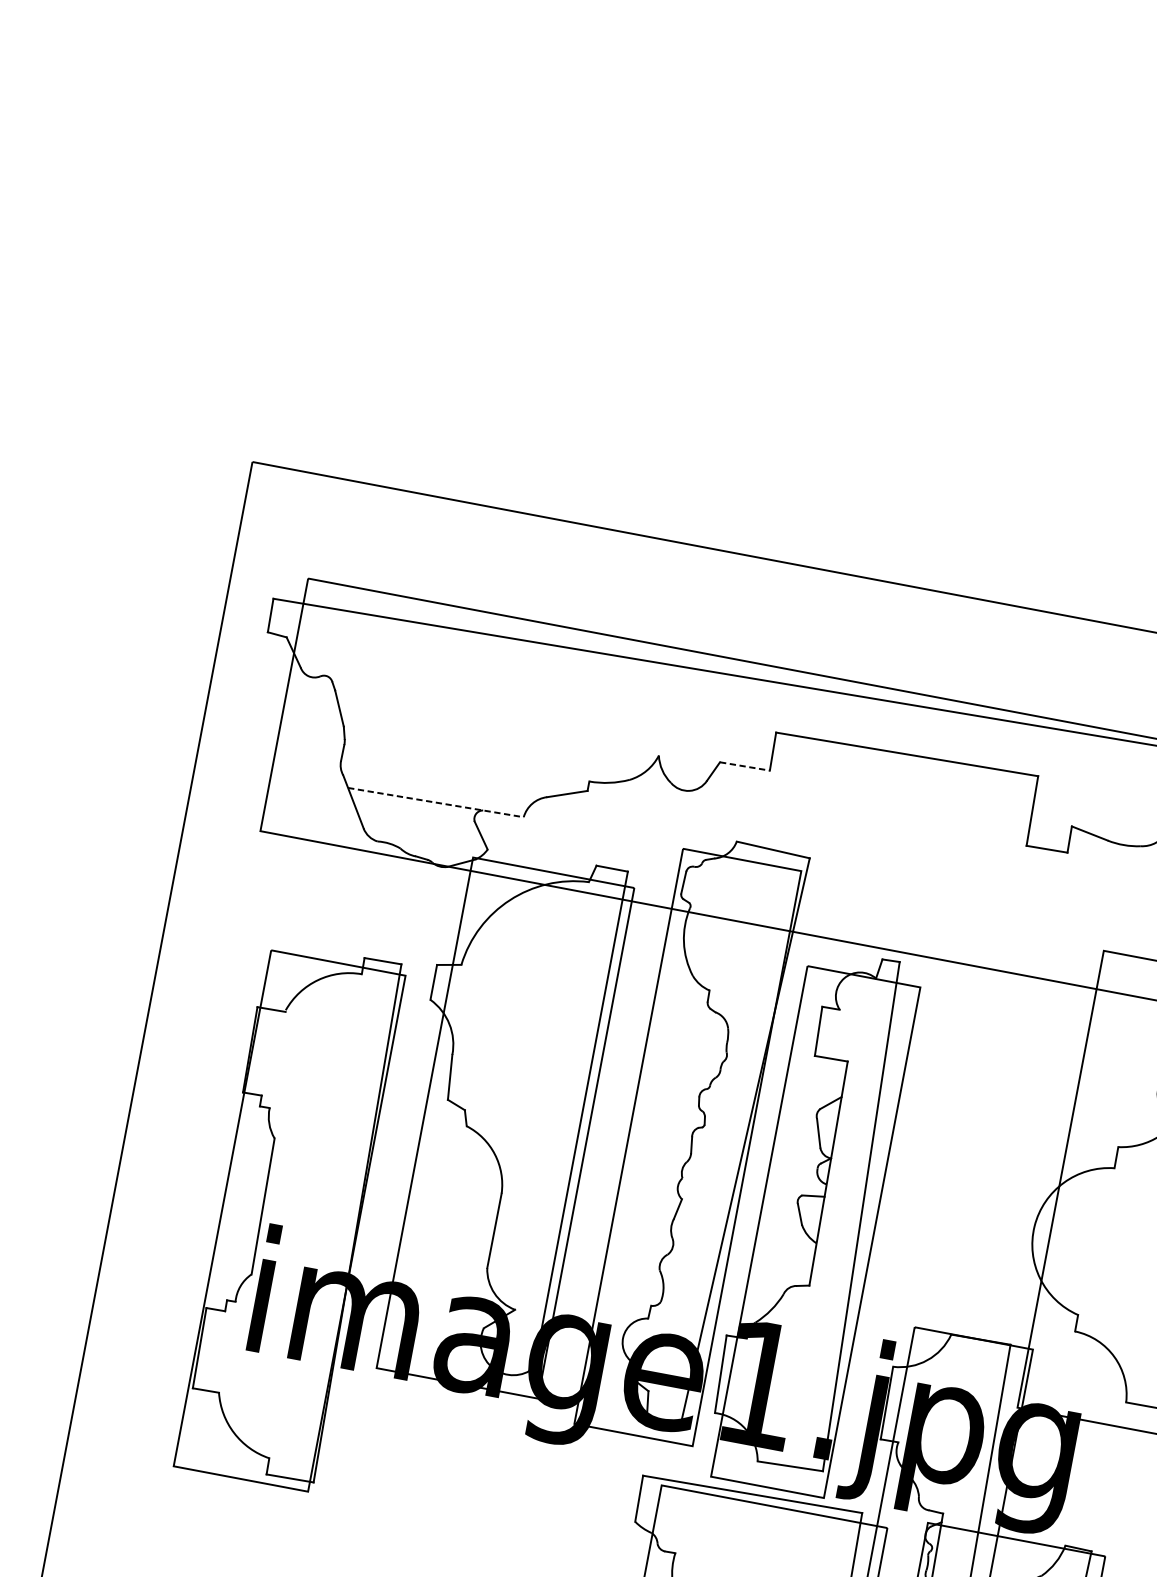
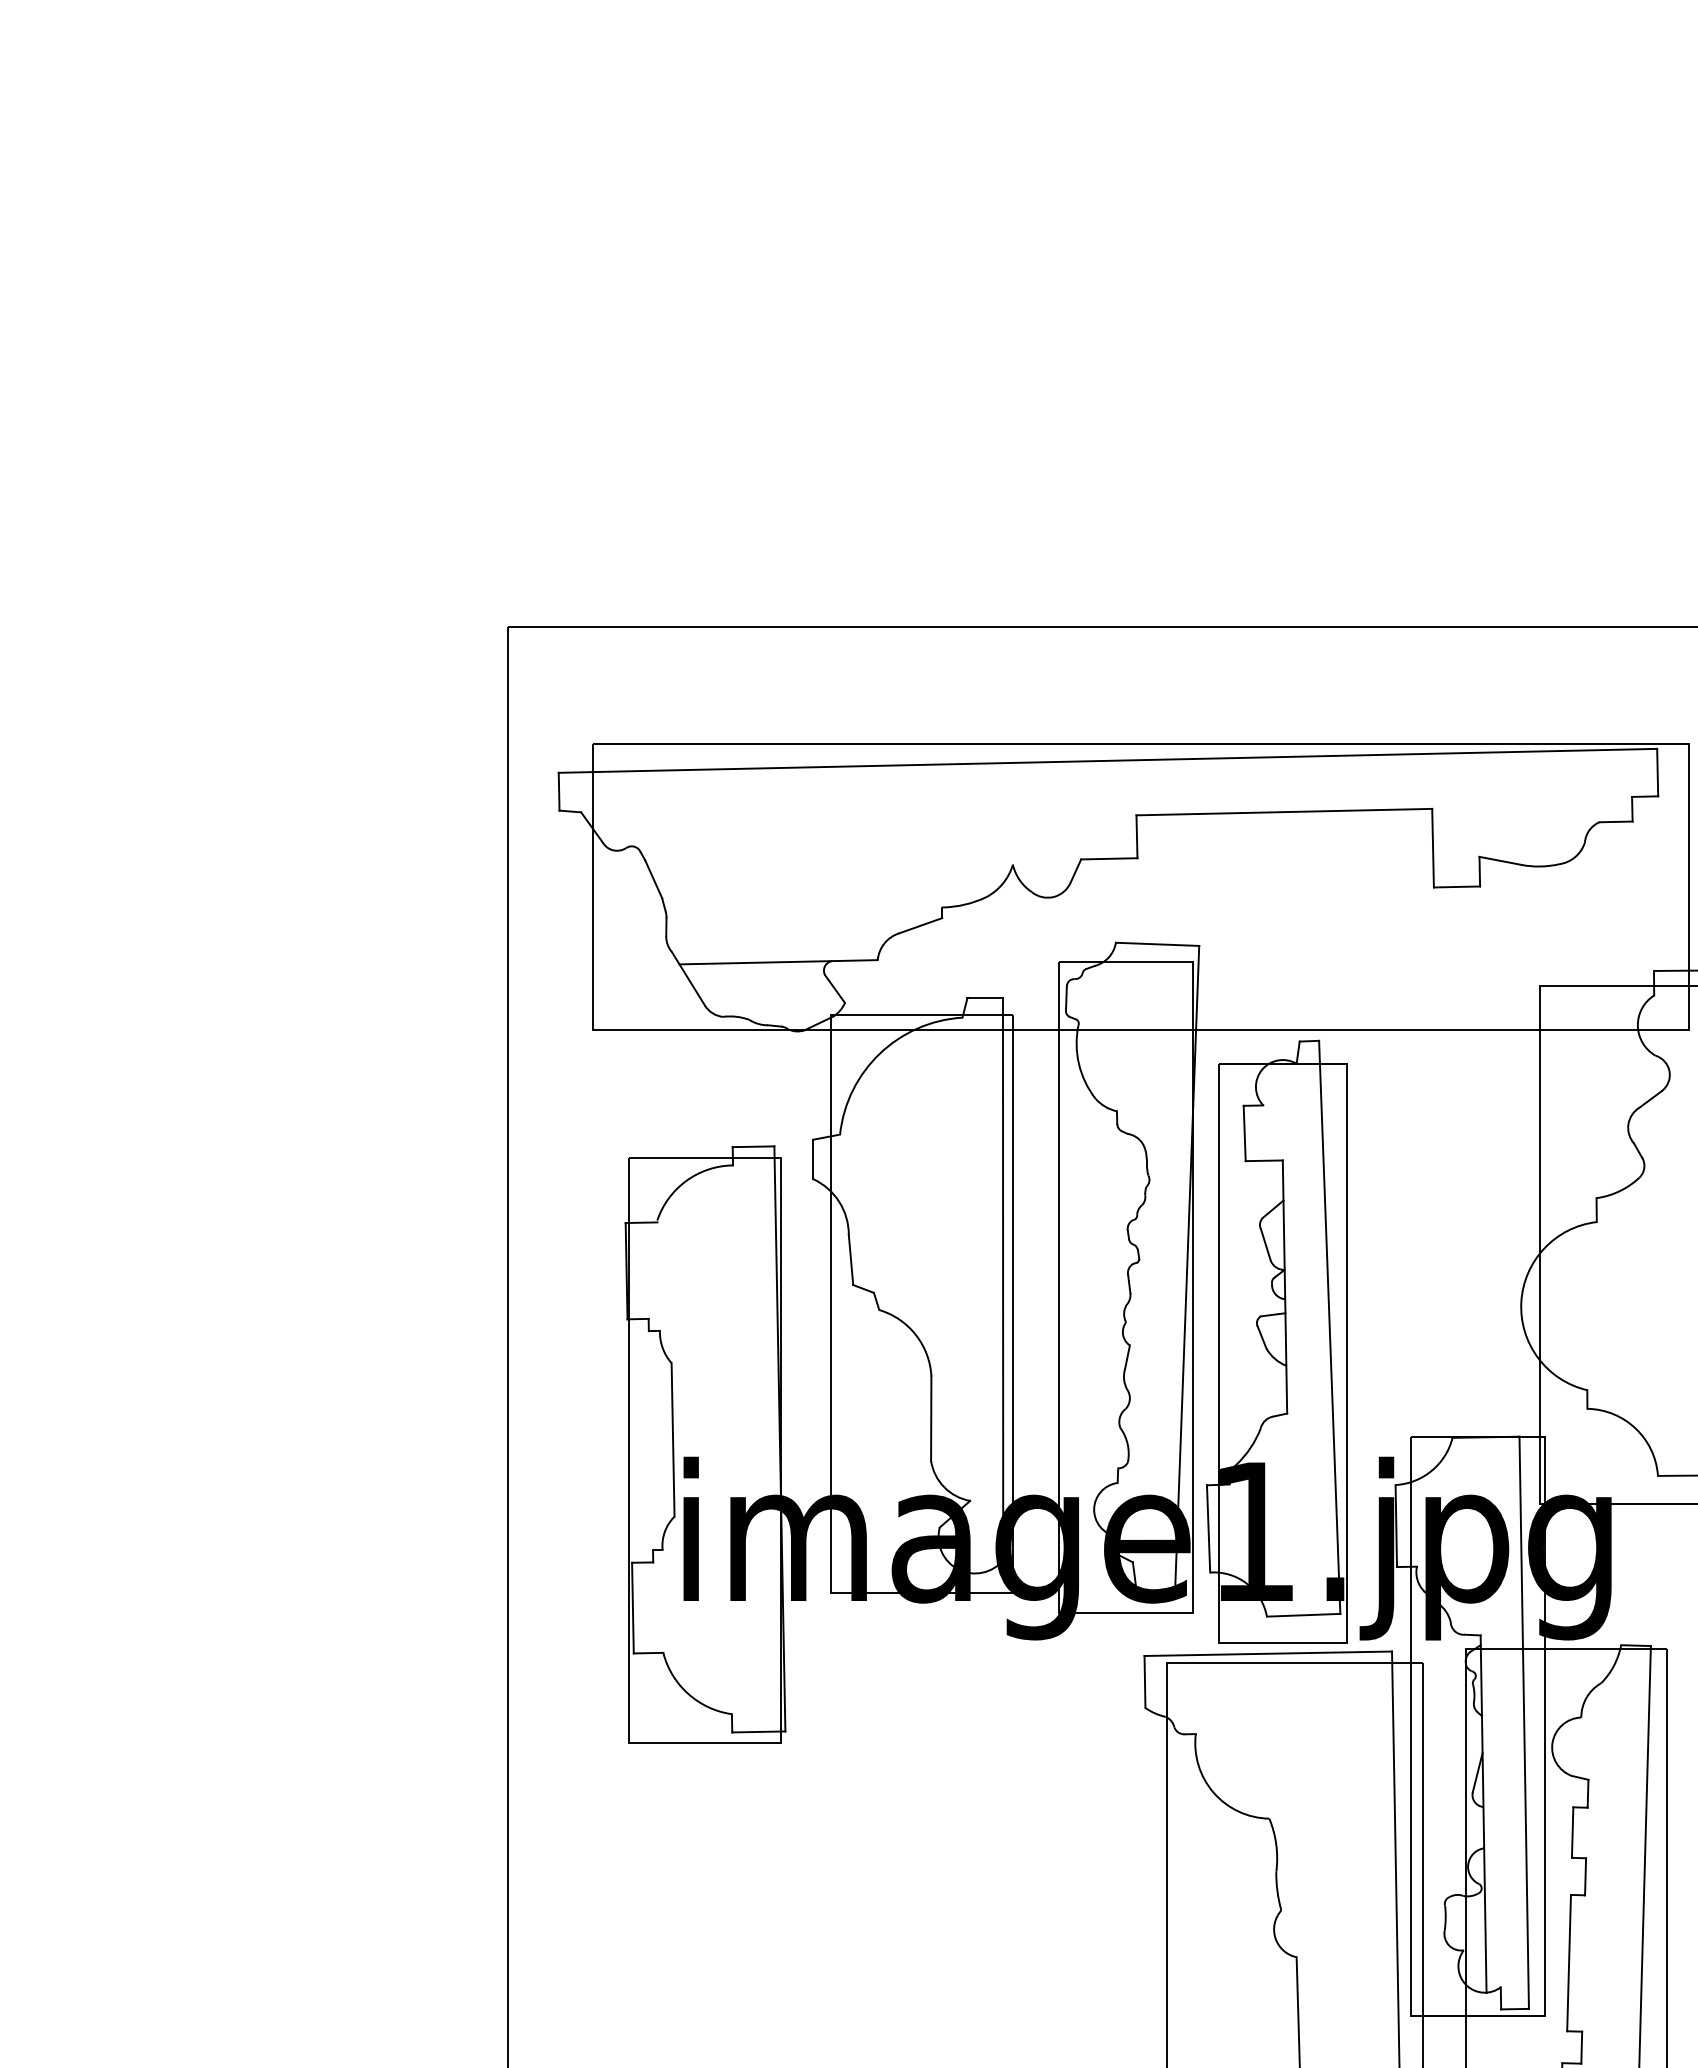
line: (745, 766) -> (1109, 858), dashed -> solid
line: (436, 802) -> (779, 962), dashed -> solid

